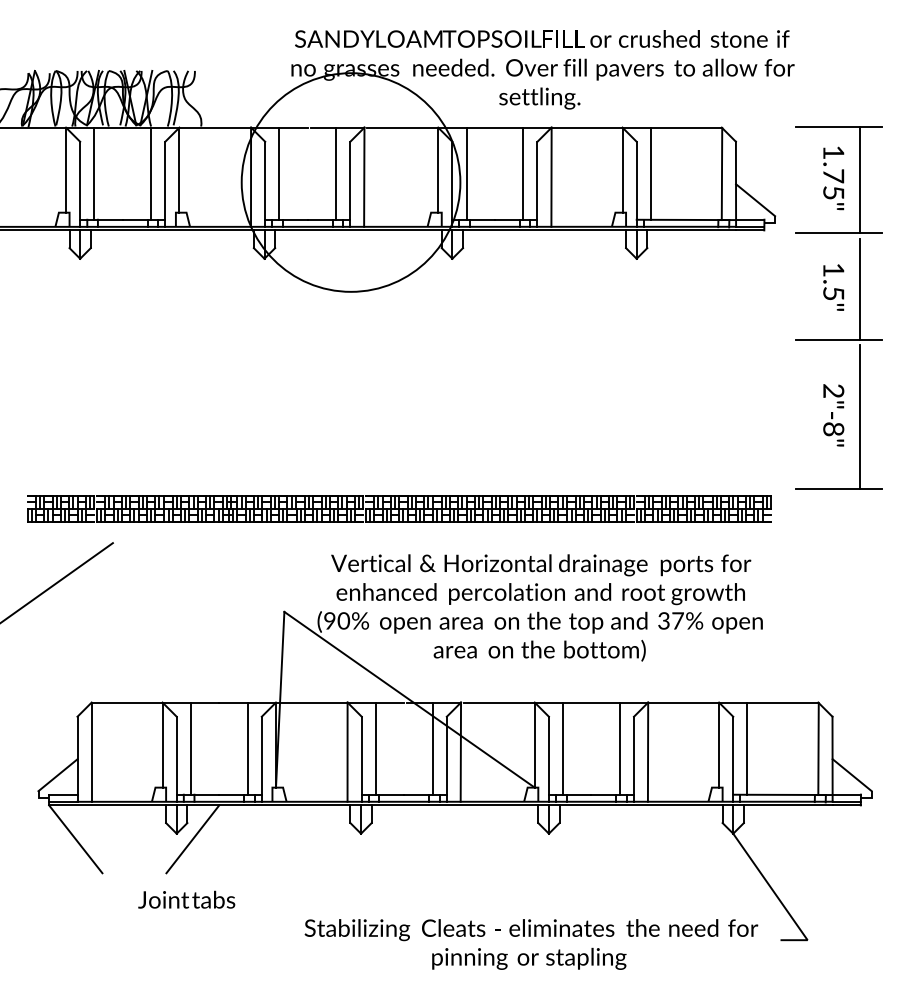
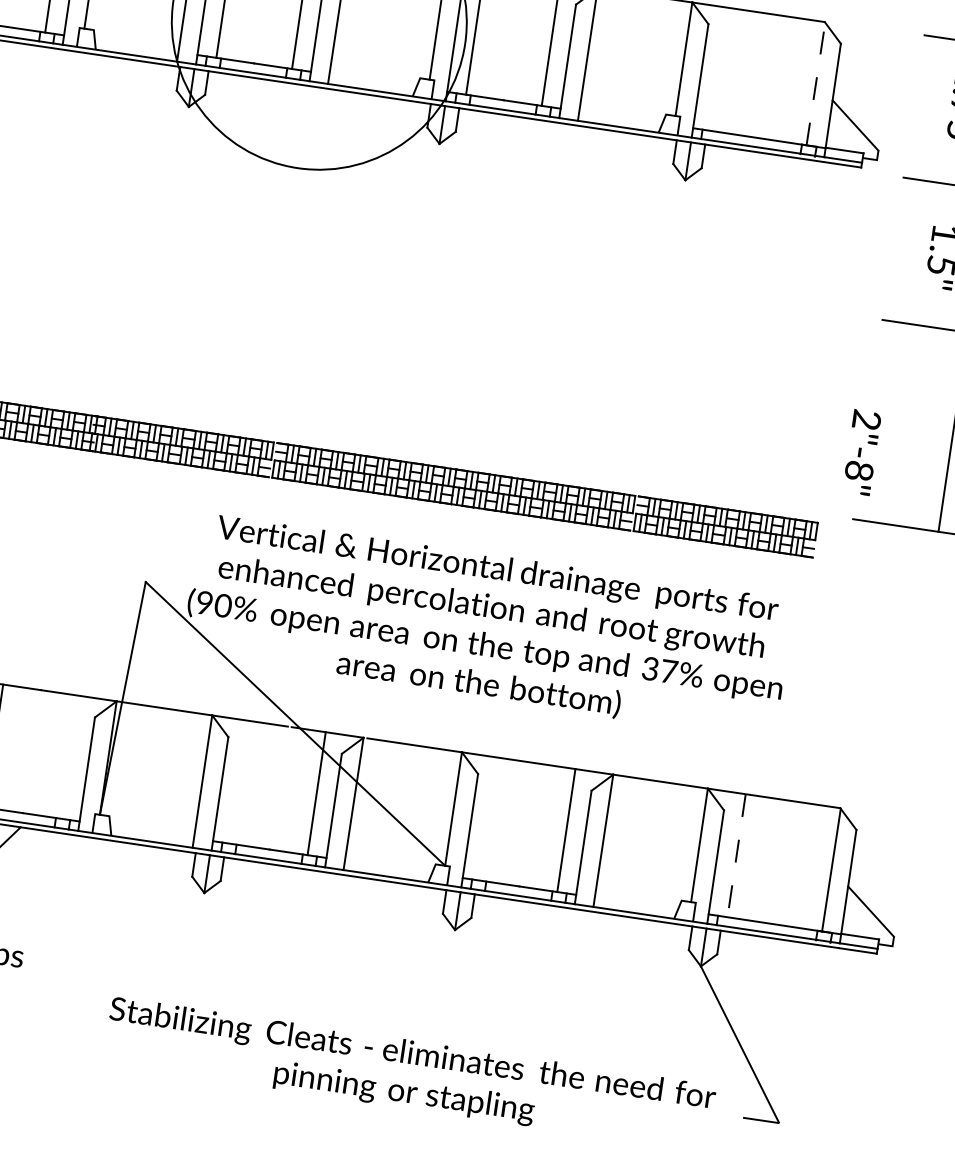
line: (650, 173) -> (720, 69), removed
line: (722, 173) -> (816, 83), solid -> dashed
text: (833, 415) -> (861, 452), moved
line: (247, 748) -> (69, 757), removed
line: (375, 748) -> (240, 782), removed
line: (563, 748) -> (491, 819), removed
line: (747, 749) -> (736, 856), solid -> dashed

